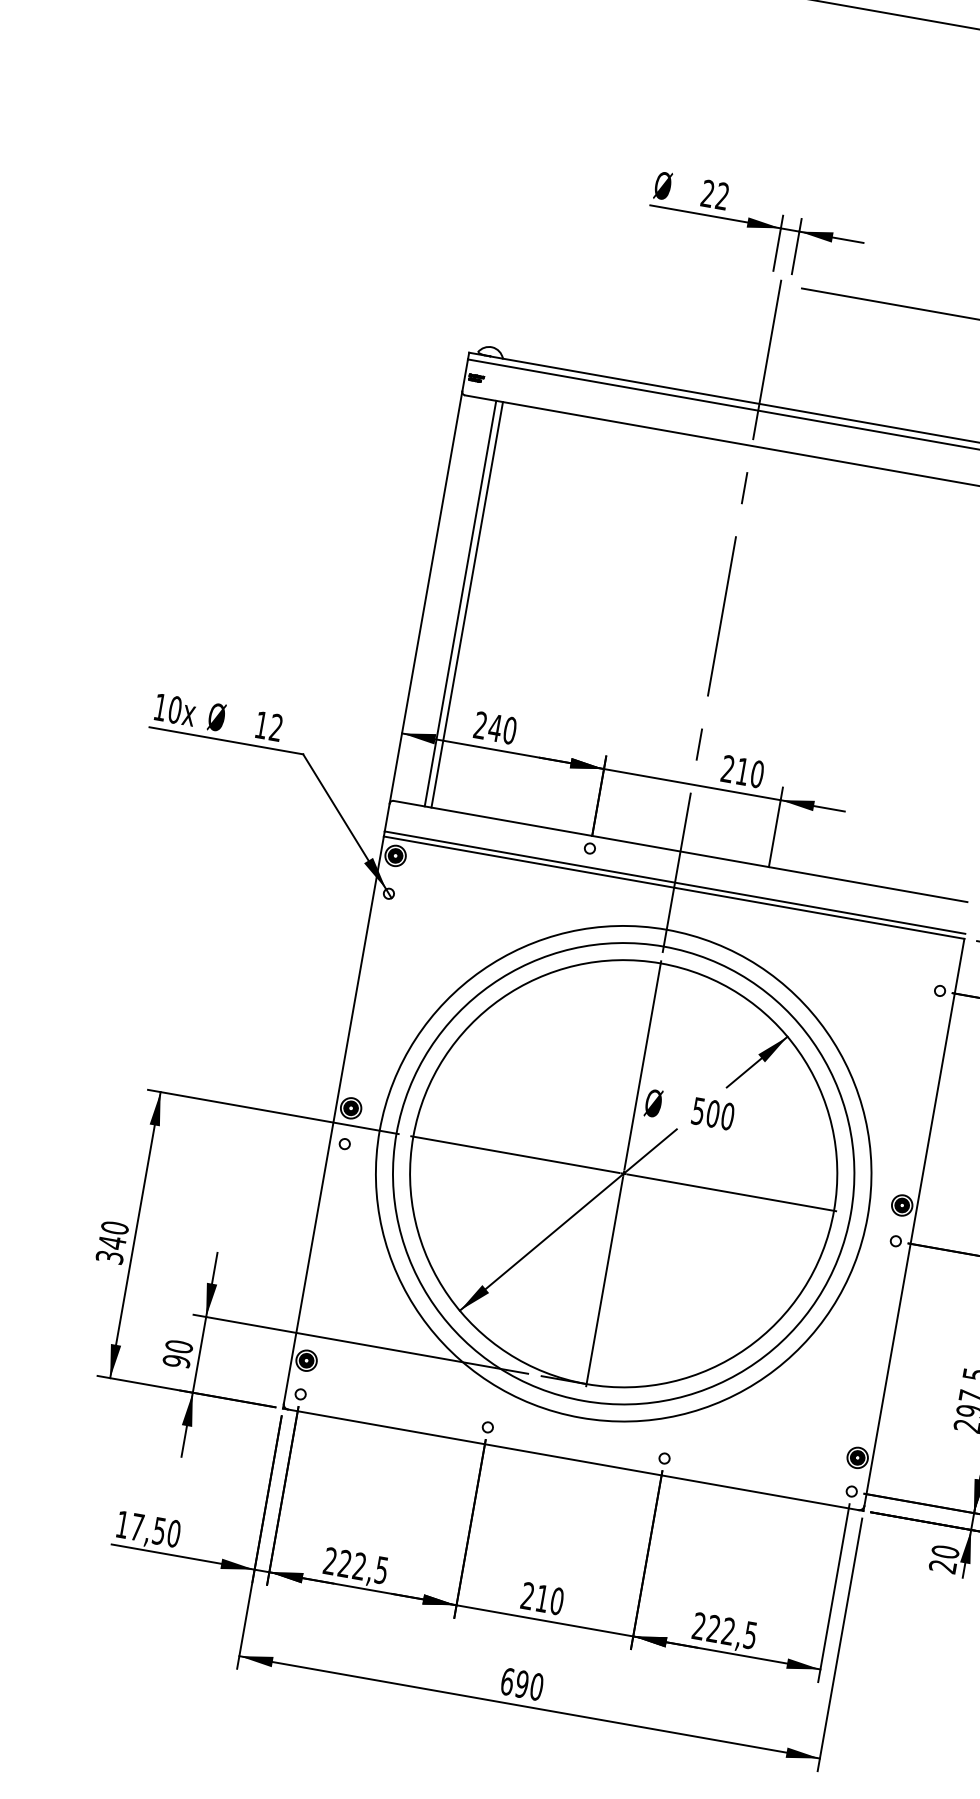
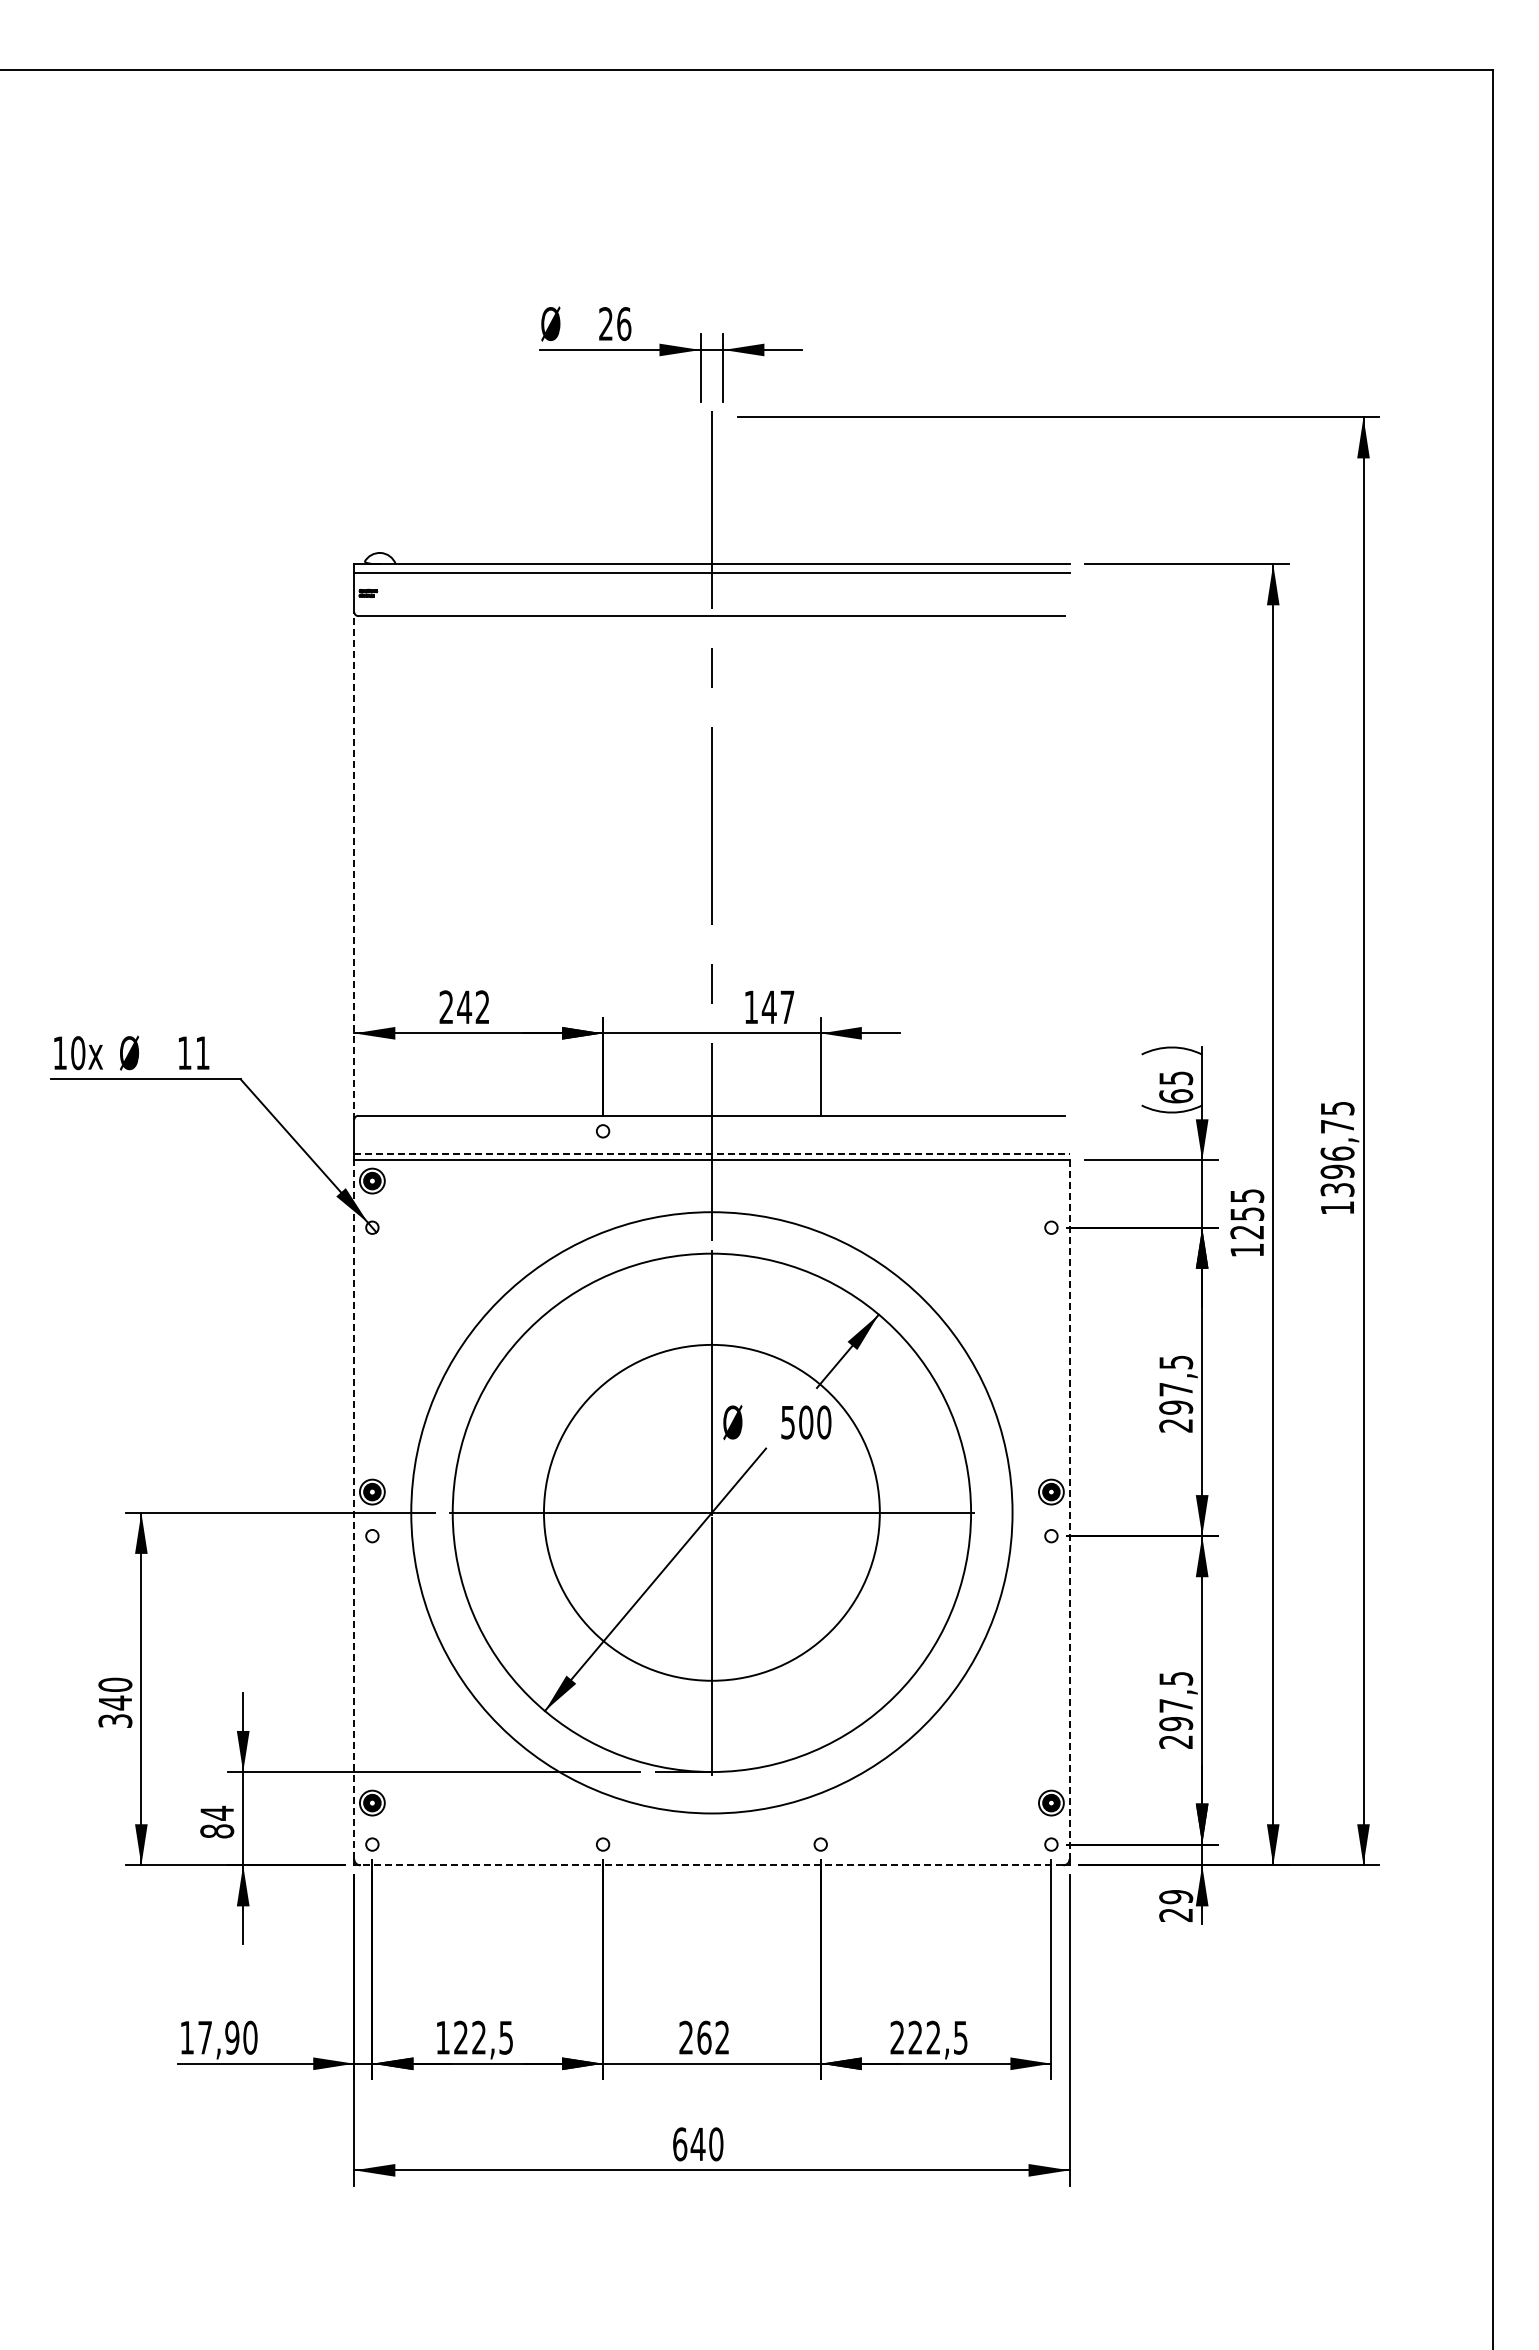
text: (722, 196) -> (624, 324), 22 -> 26
line: (426, 597) -> (354, 865), solid -> dashed
line: (460, 603) -> (396, 865), removed
line: (467, 604) -> (405, 865), removed
text: (276, 727) -> (202, 1052), 12 -> 11
text: (509, 730) -> (482, 1007), 240 -> 242
text: (742, 771) -> (769, 1007), 210 -> 147
line: (674, 882) -> (711, 1154), solid -> dashed
line: (334, 1119) -> (354, 1509), solid -> dashed
circle: (623, 1173) -> (711, 1512), size x0.6
line: (914, 1223) -> (1069, 1510), solid -> dashed
text: (178, 1353) -> (217, 1821), 90 -> 84
line: (572, 1459) -> (711, 1865), solid -> dashed
text: (159, 1530) -> (232, 2037), 17,50 -> 17,90
text: (945, 1552) -> (1176, 1897), 20 -> 29
text: (329, 1561) -> (442, 2037), 222,5 -> 122,5
text: (549, 1599) -> (713, 2037), 210 -> 262
text: (521, 1684) -> (697, 2144), 690 -> 640

